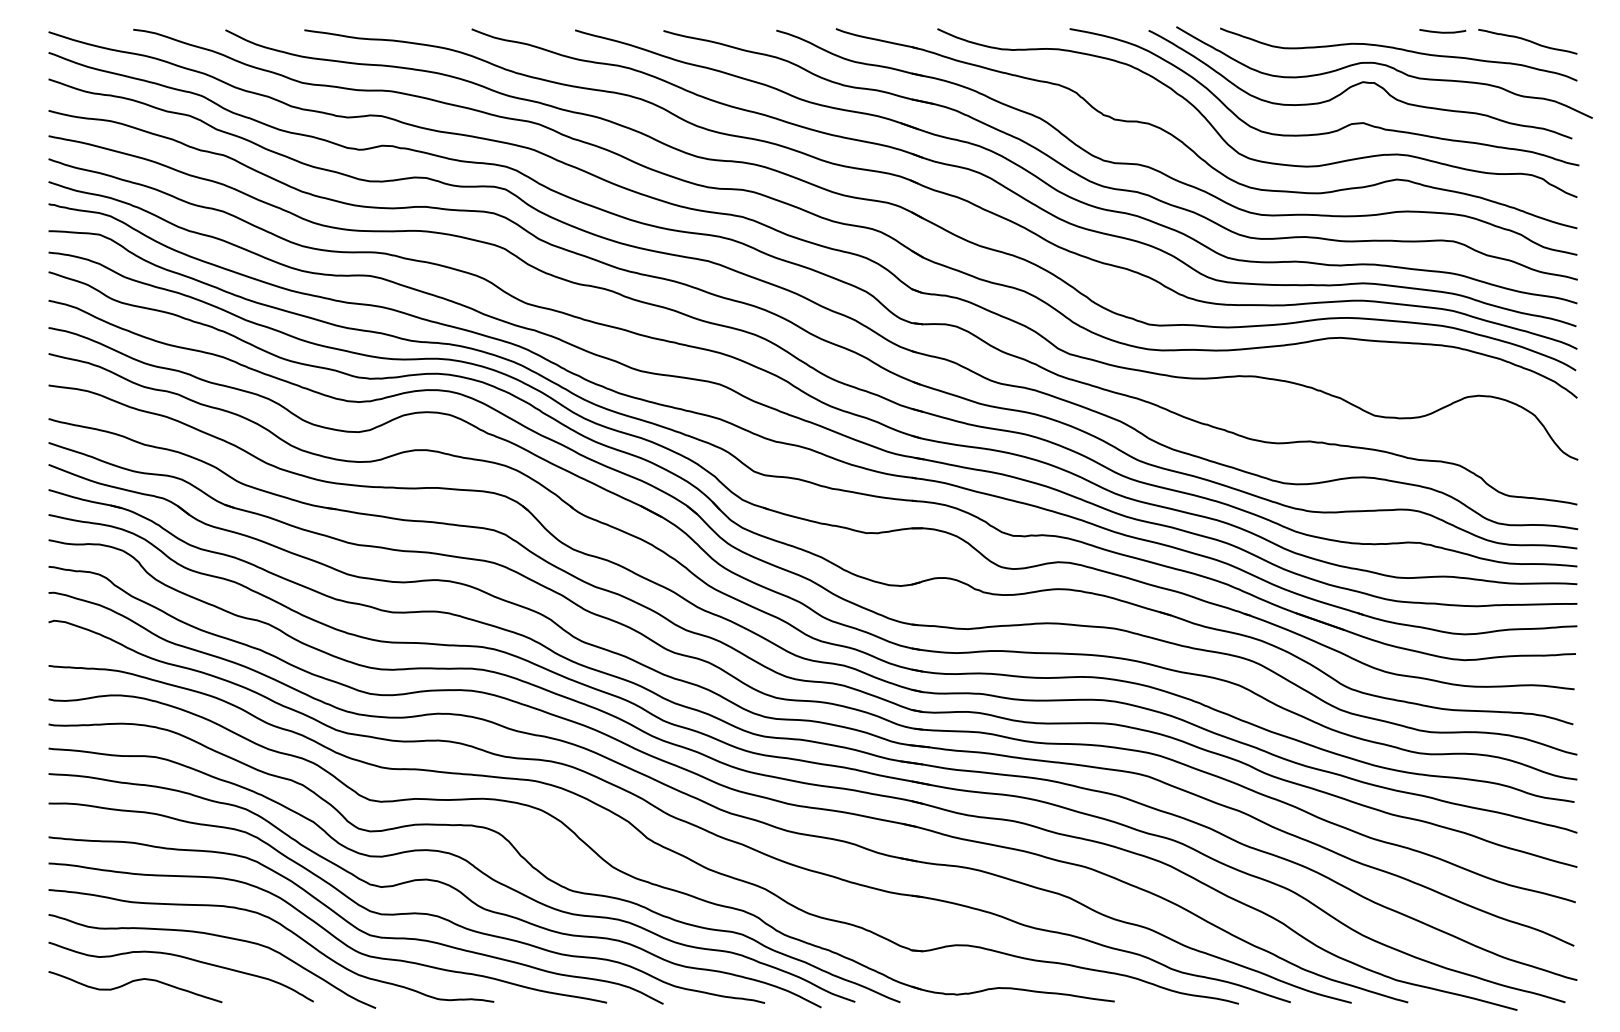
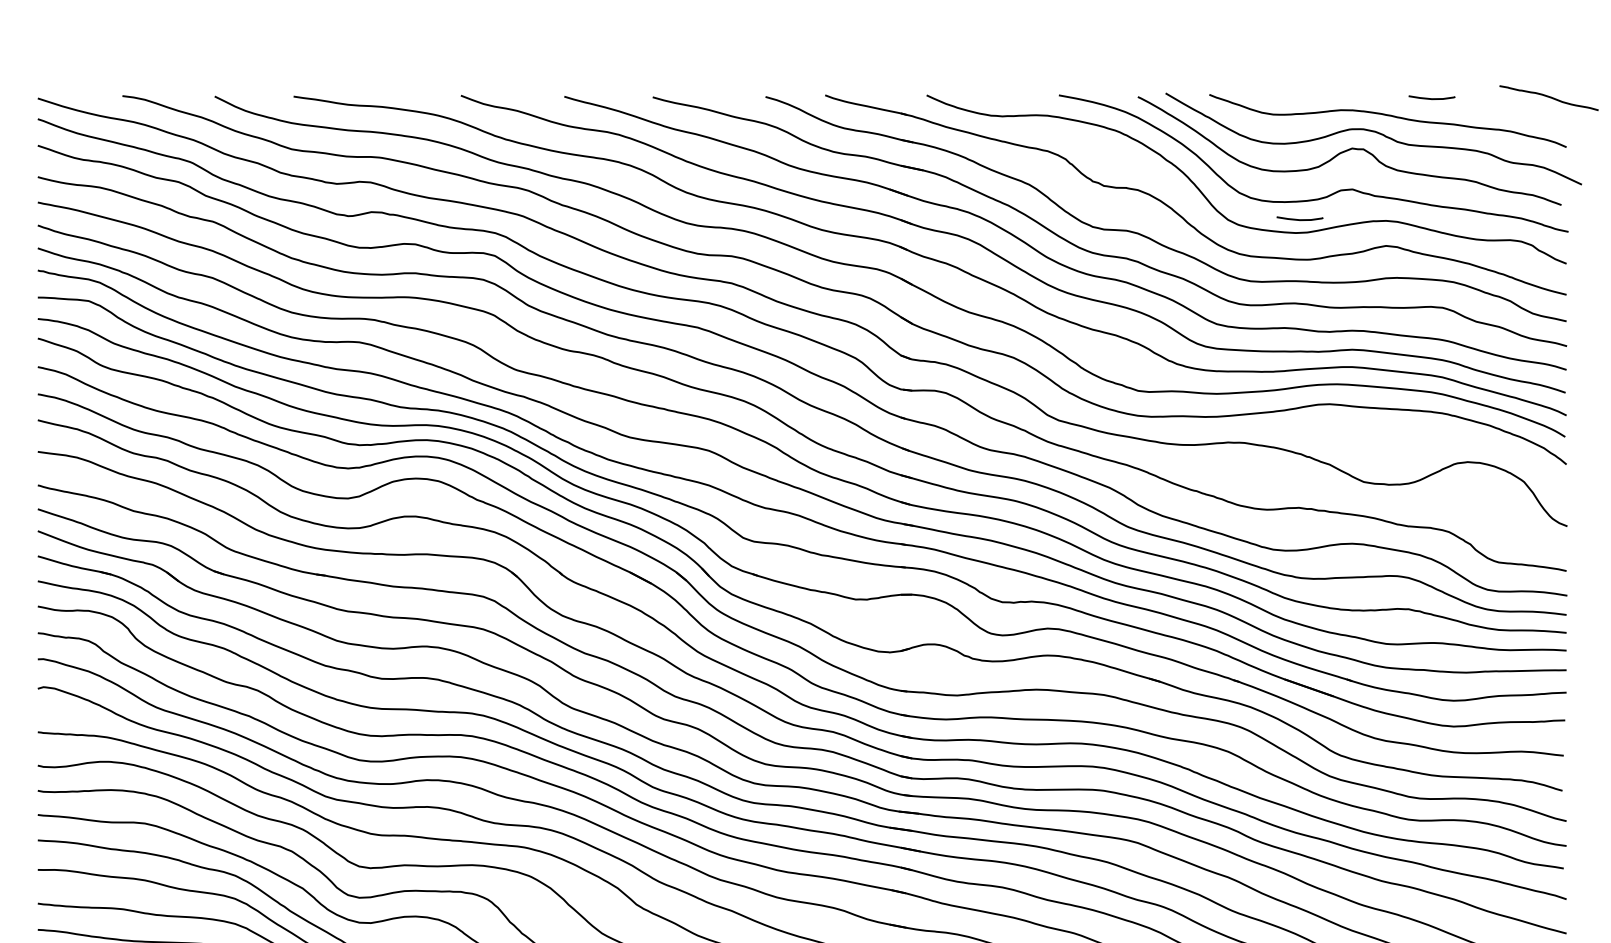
curve: (1527, 41) -> (1548, 97), moved
curve: (1310, 152) -> (1299, 218), added

